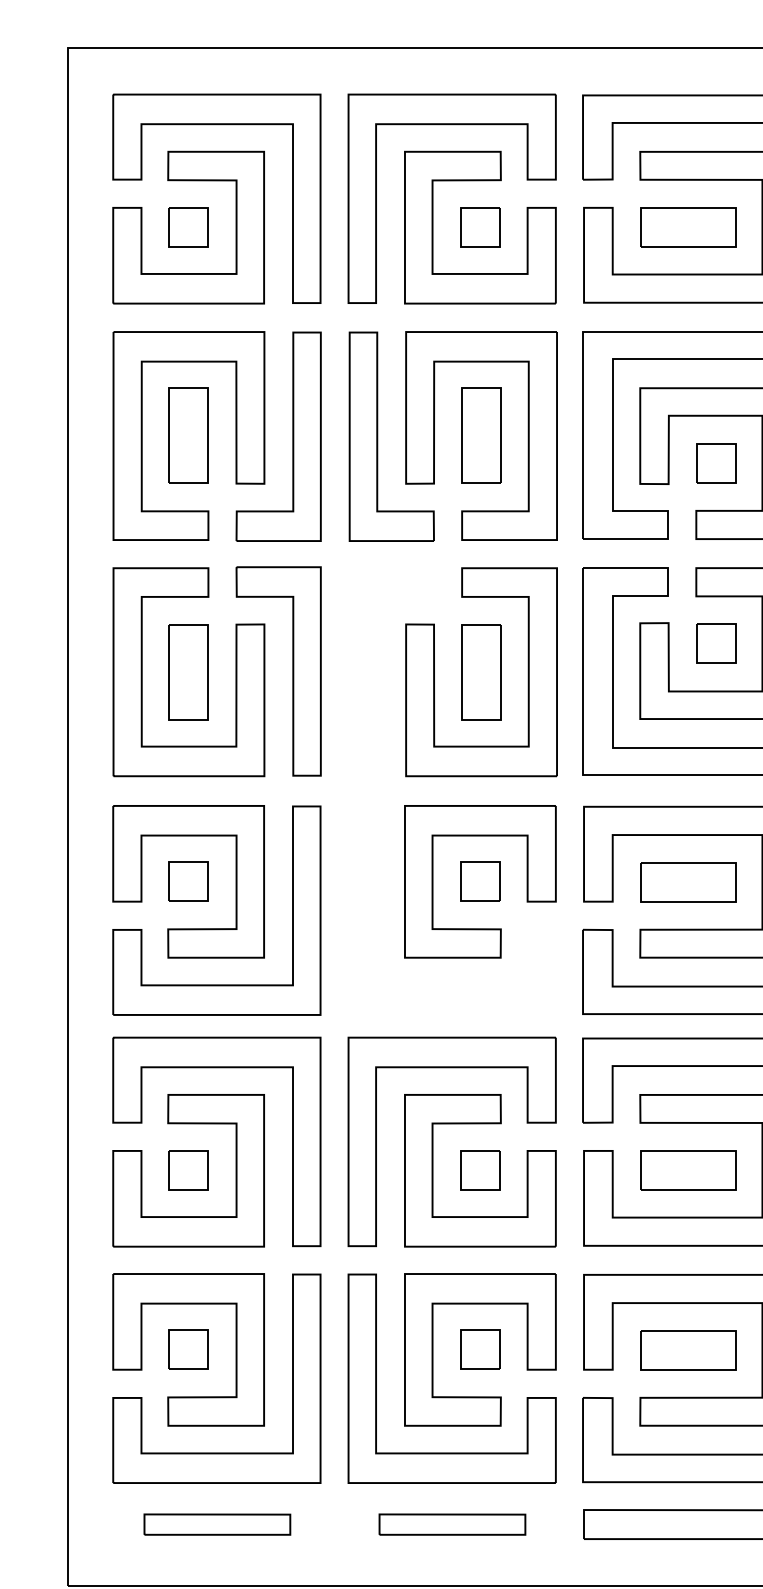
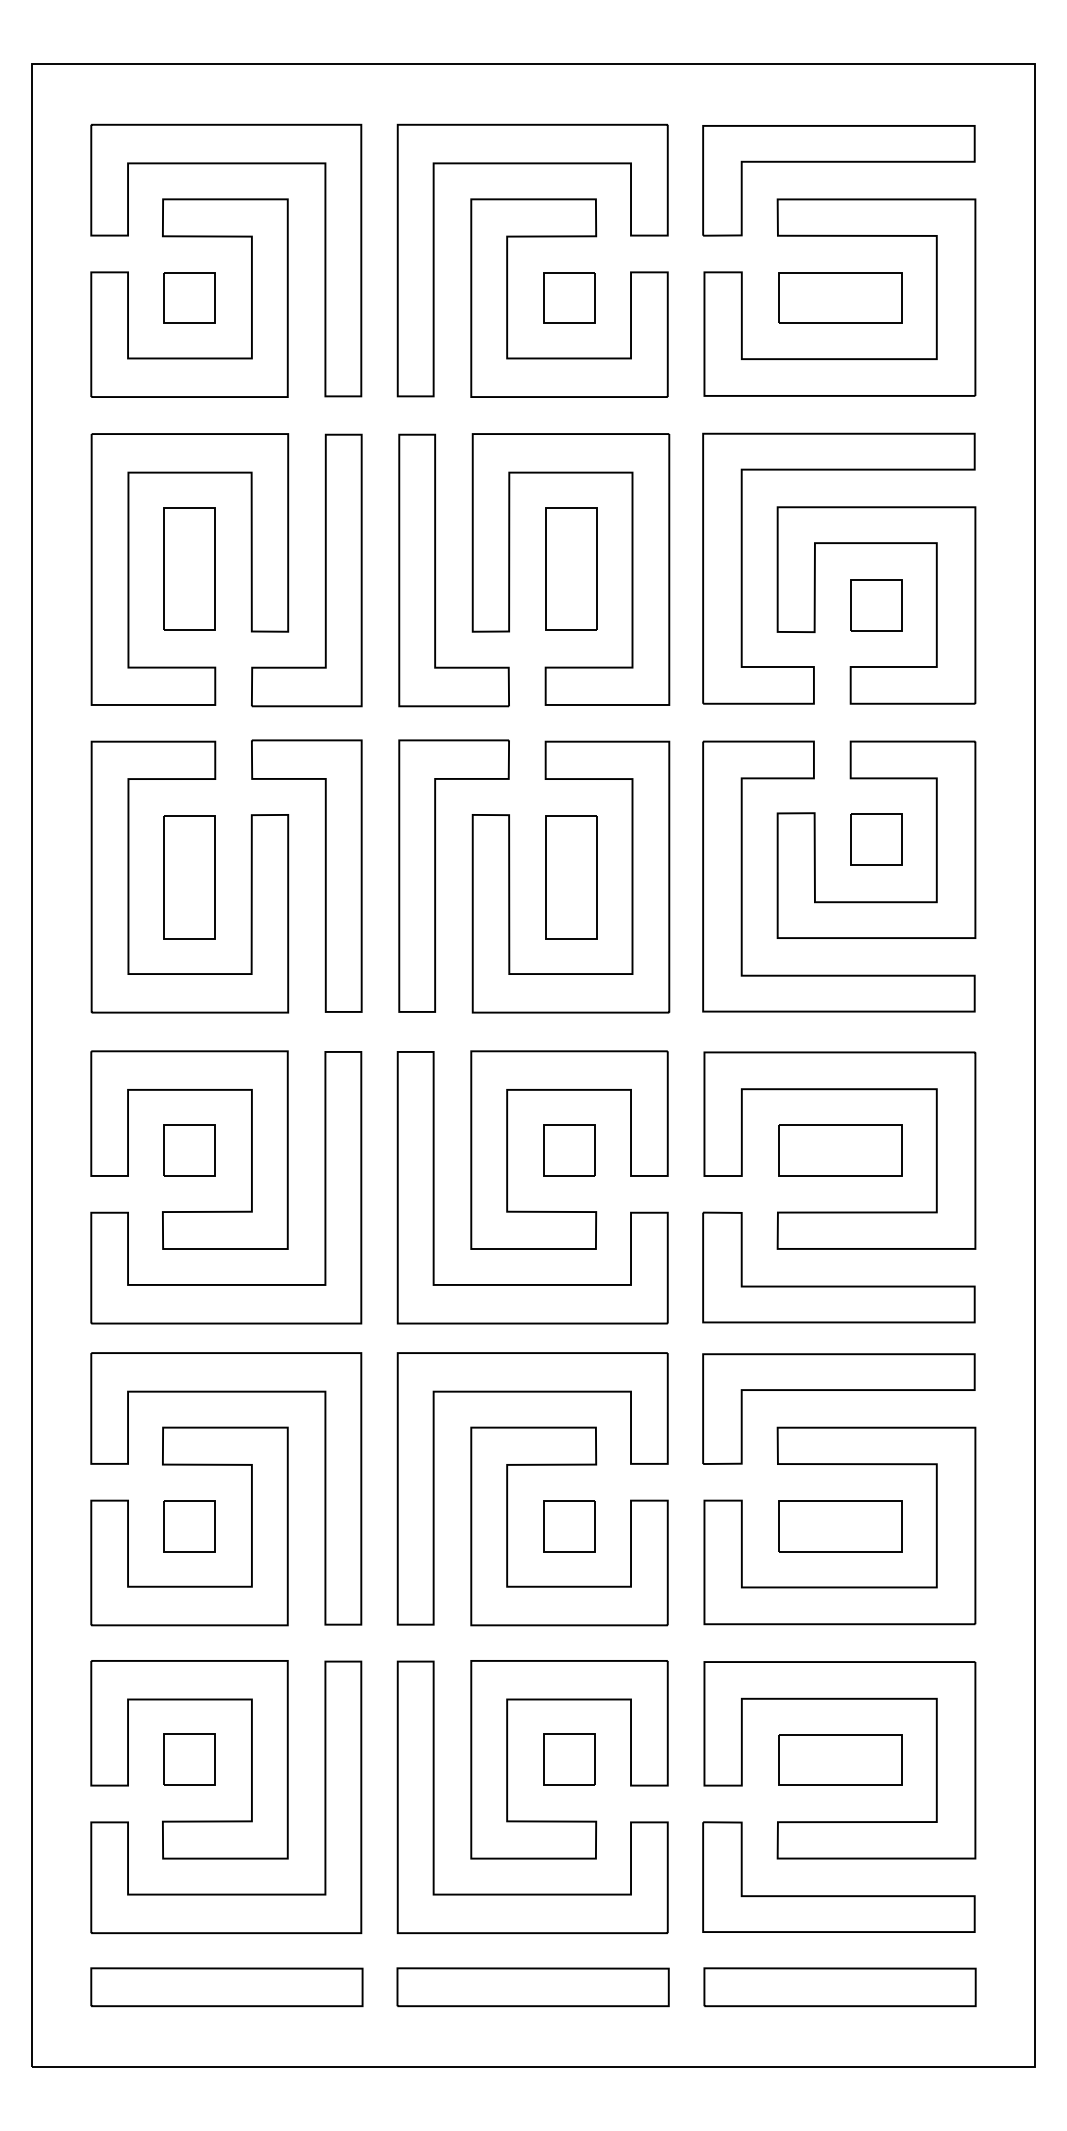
part: (377, 670) -> (435, 875), added
part: (451, 984) -> (532, 1284), added
part: (217, 1524) -> (226, 1987), size x1.43
part: (451, 1524) -> (532, 1987), size x1.43

